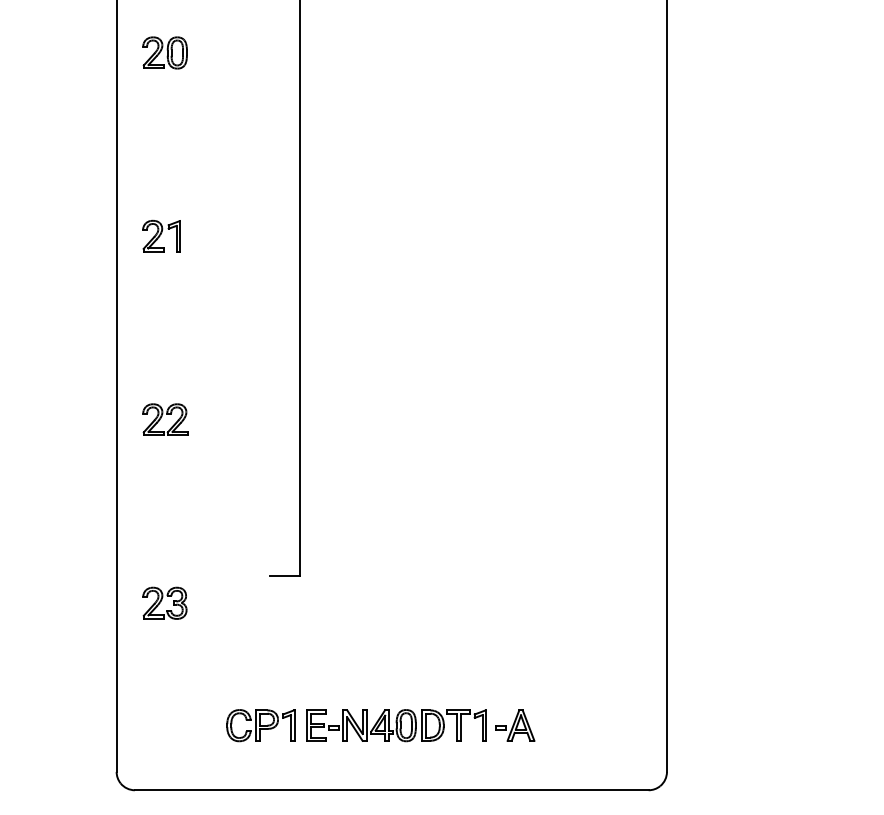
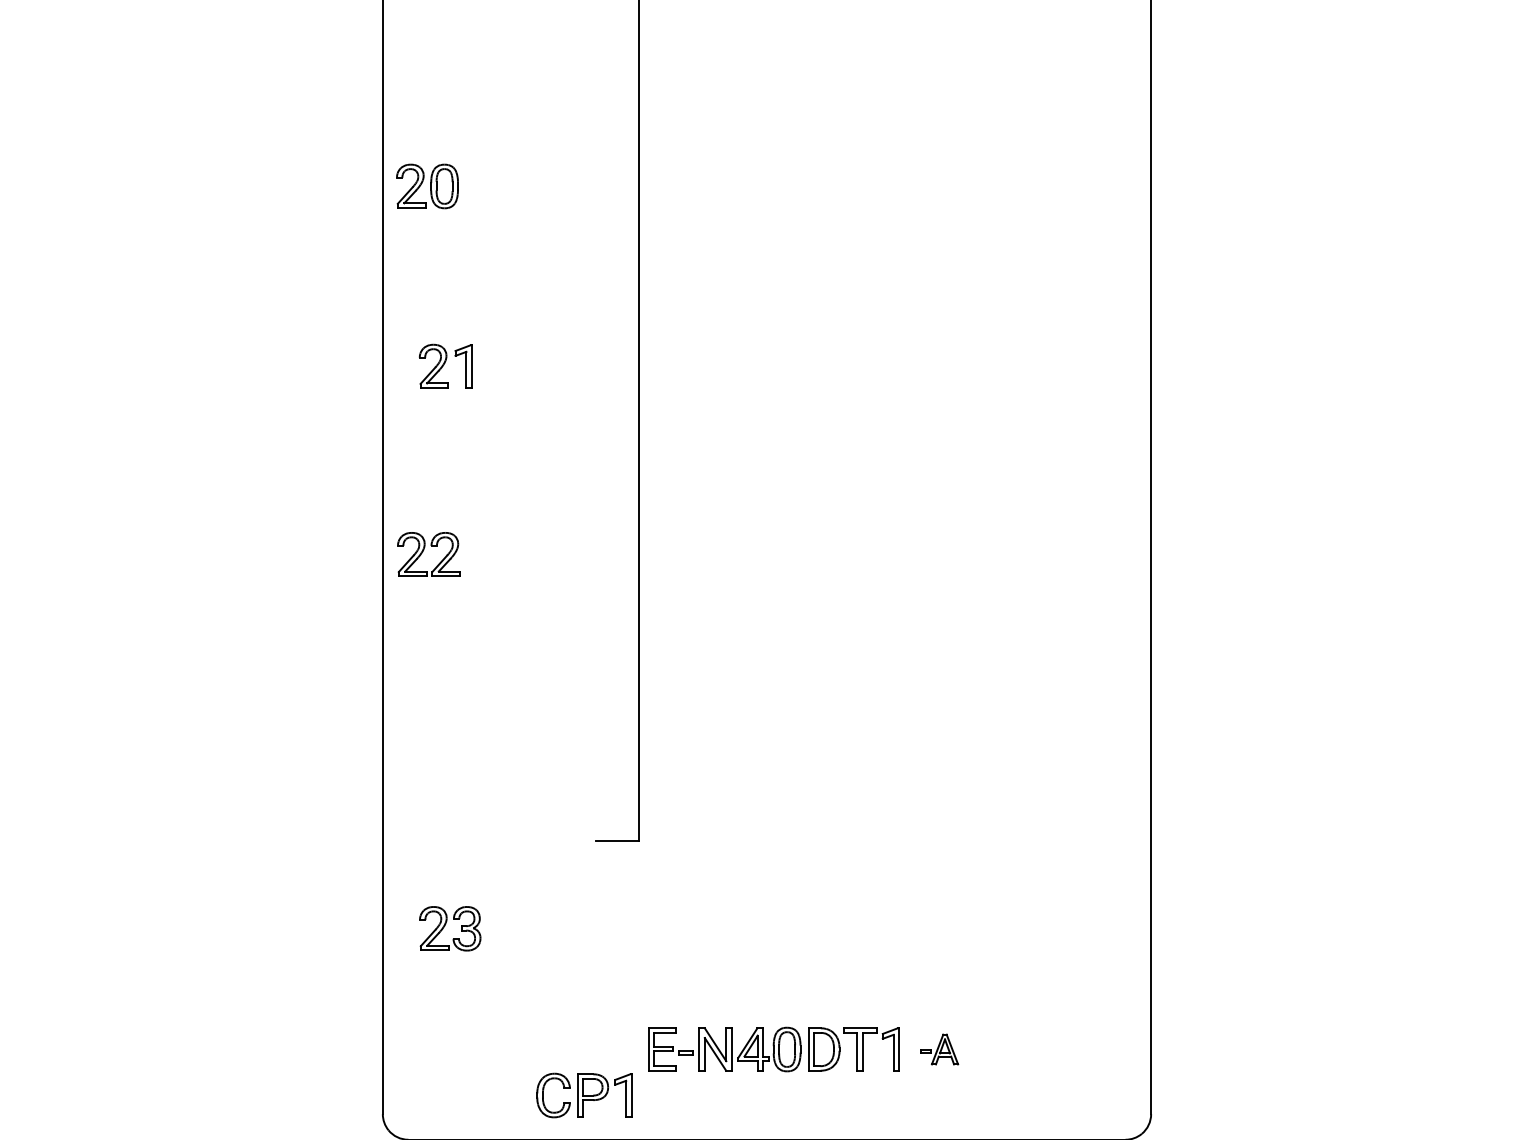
part: (165, 53) -> (427, 186), moved
part: (165, 419) -> (428, 554), moved
part: (165, 603) -> (450, 928), moved
part: (261, 725) -> (584, 1095), moved
part: (515, 725) -> (939, 1049), size x0.7

